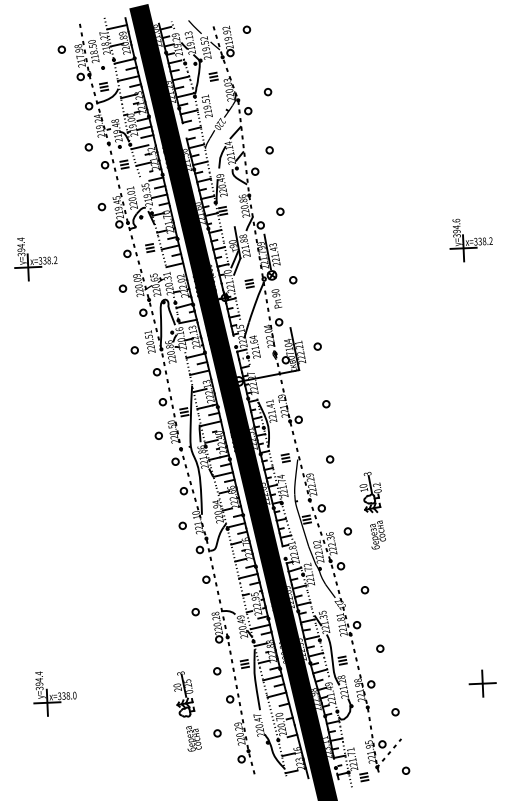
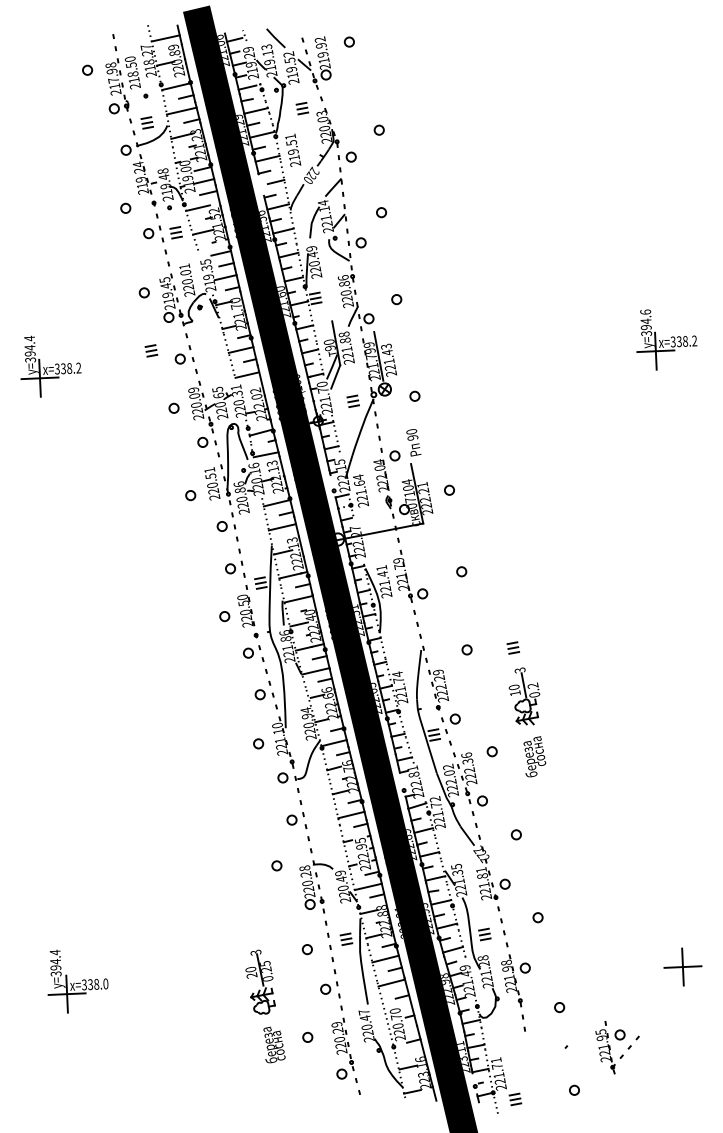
part: (150, 247) -> (151, 350), moved
text: (276, 298) -> (413, 442), moved
part: (285, 457) -> (513, 647), moved
part: (375, 753) -> (610, 1047), moved

